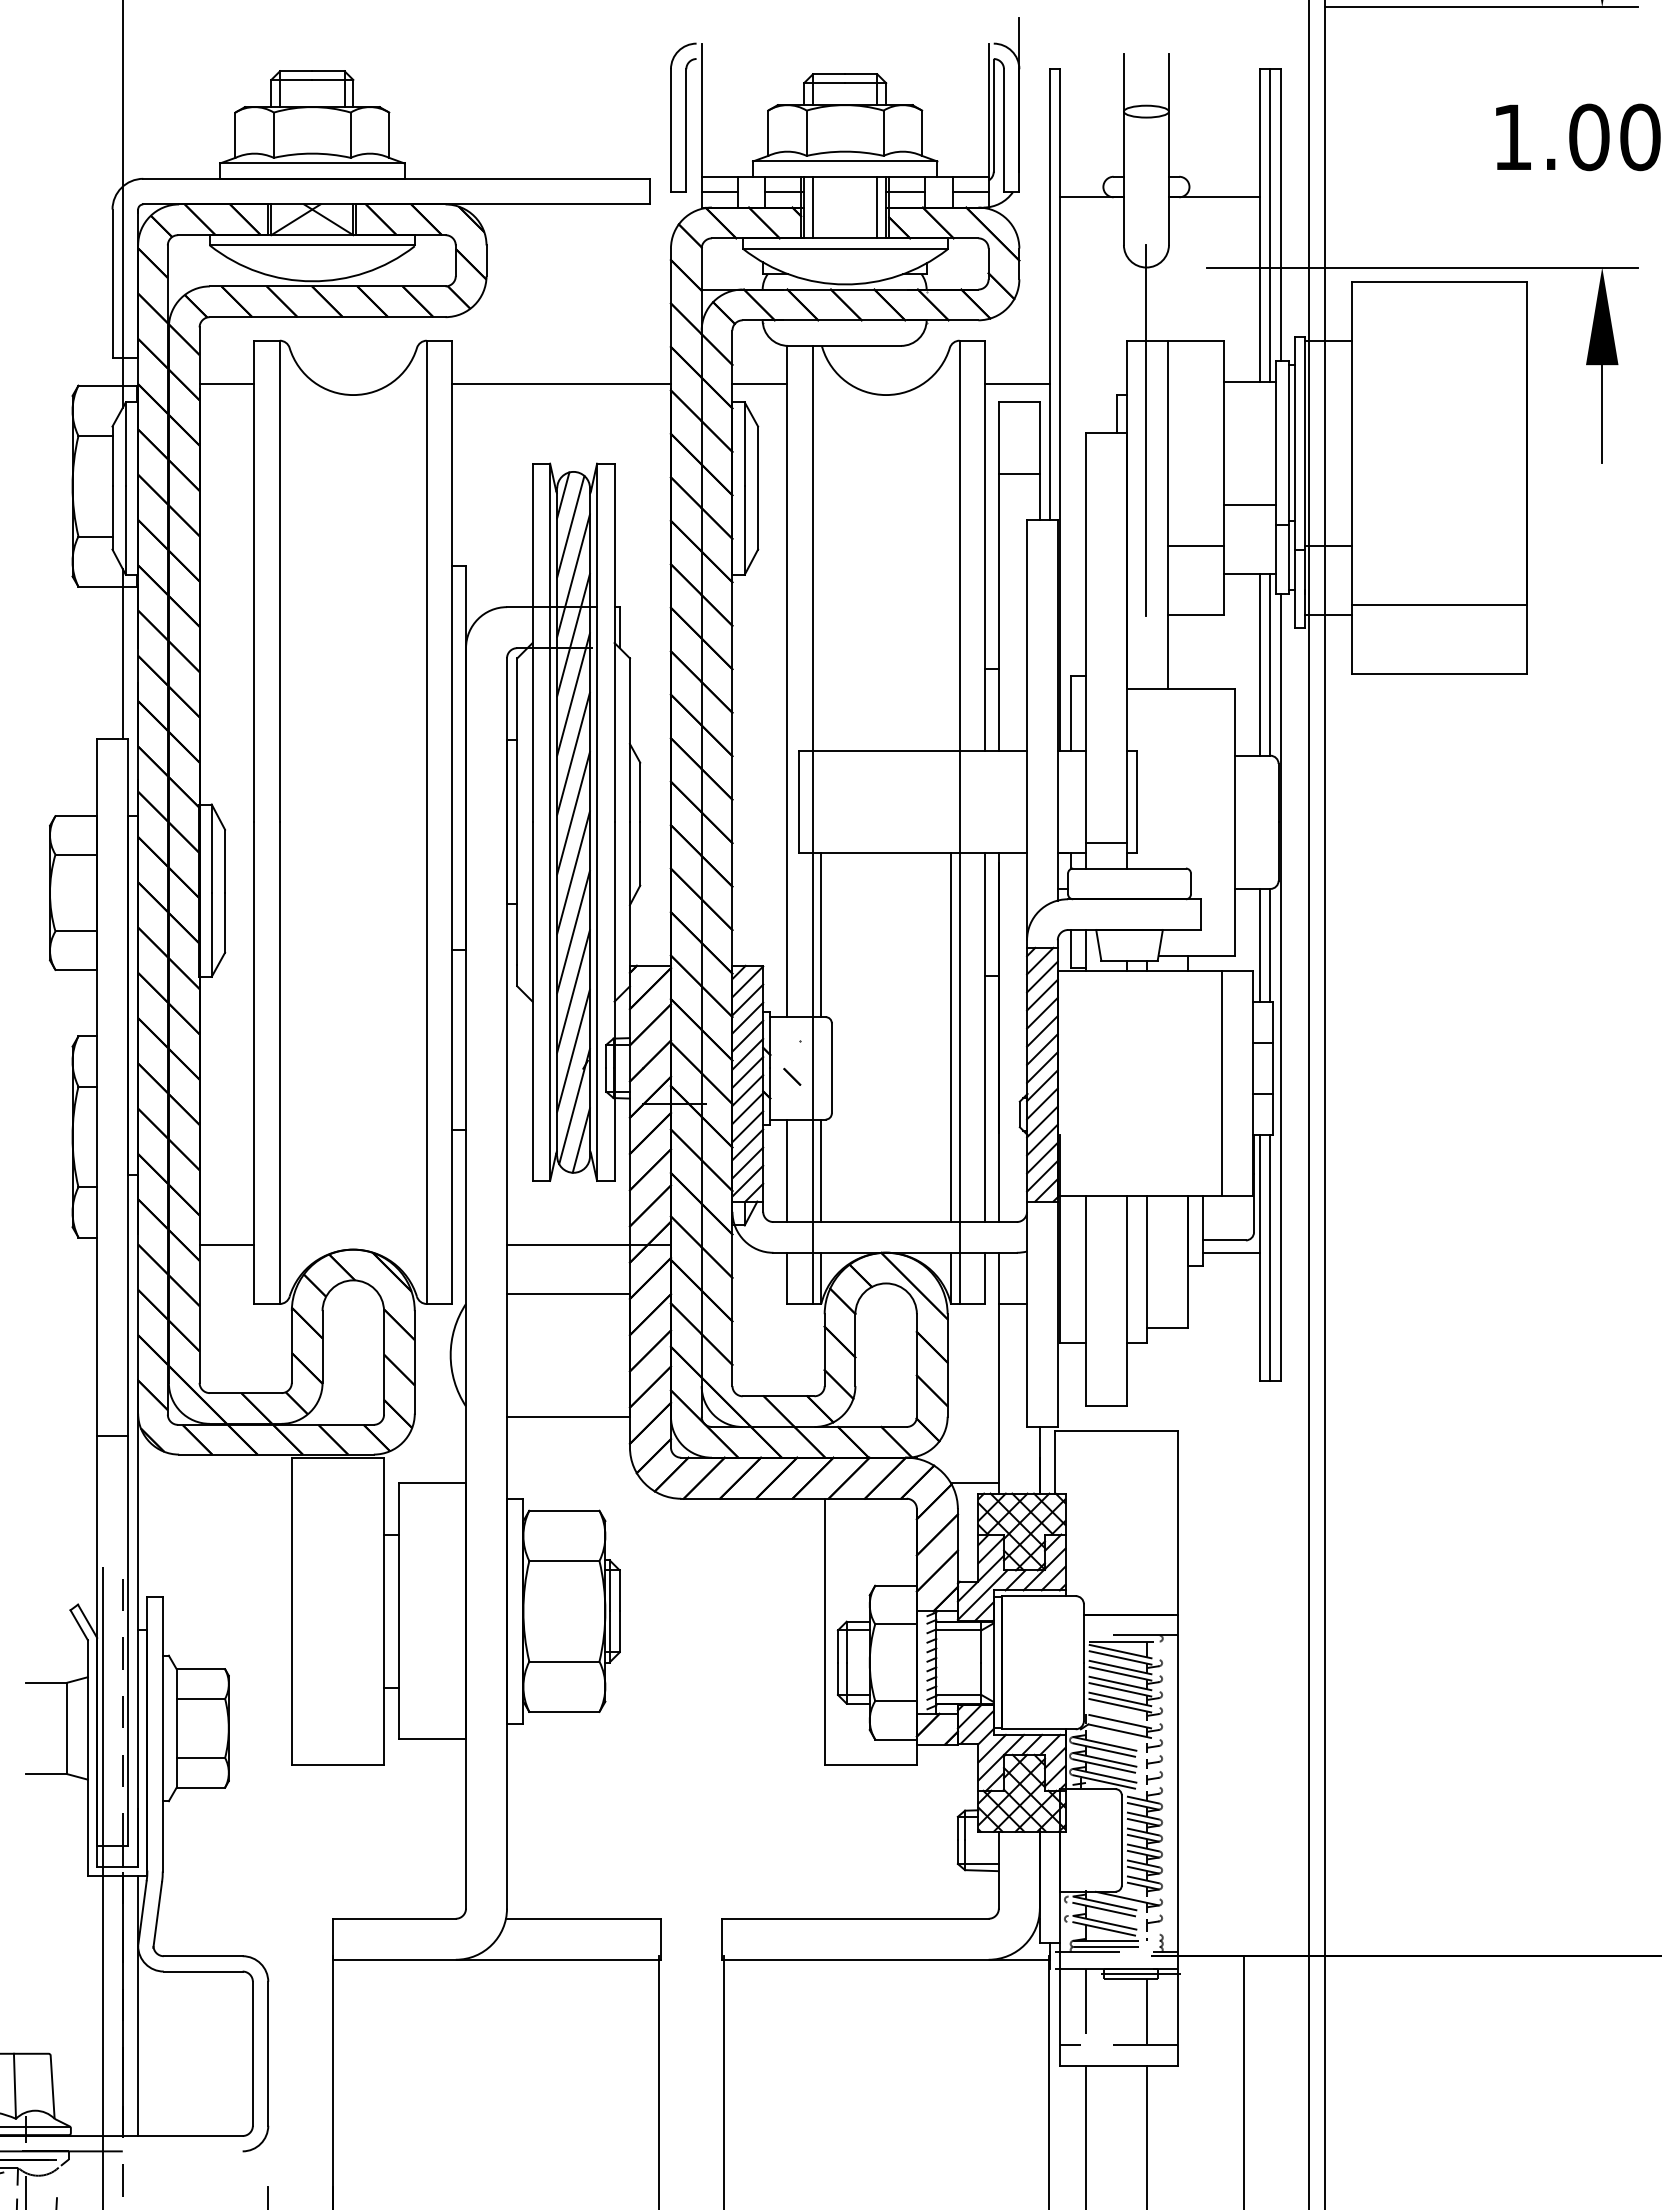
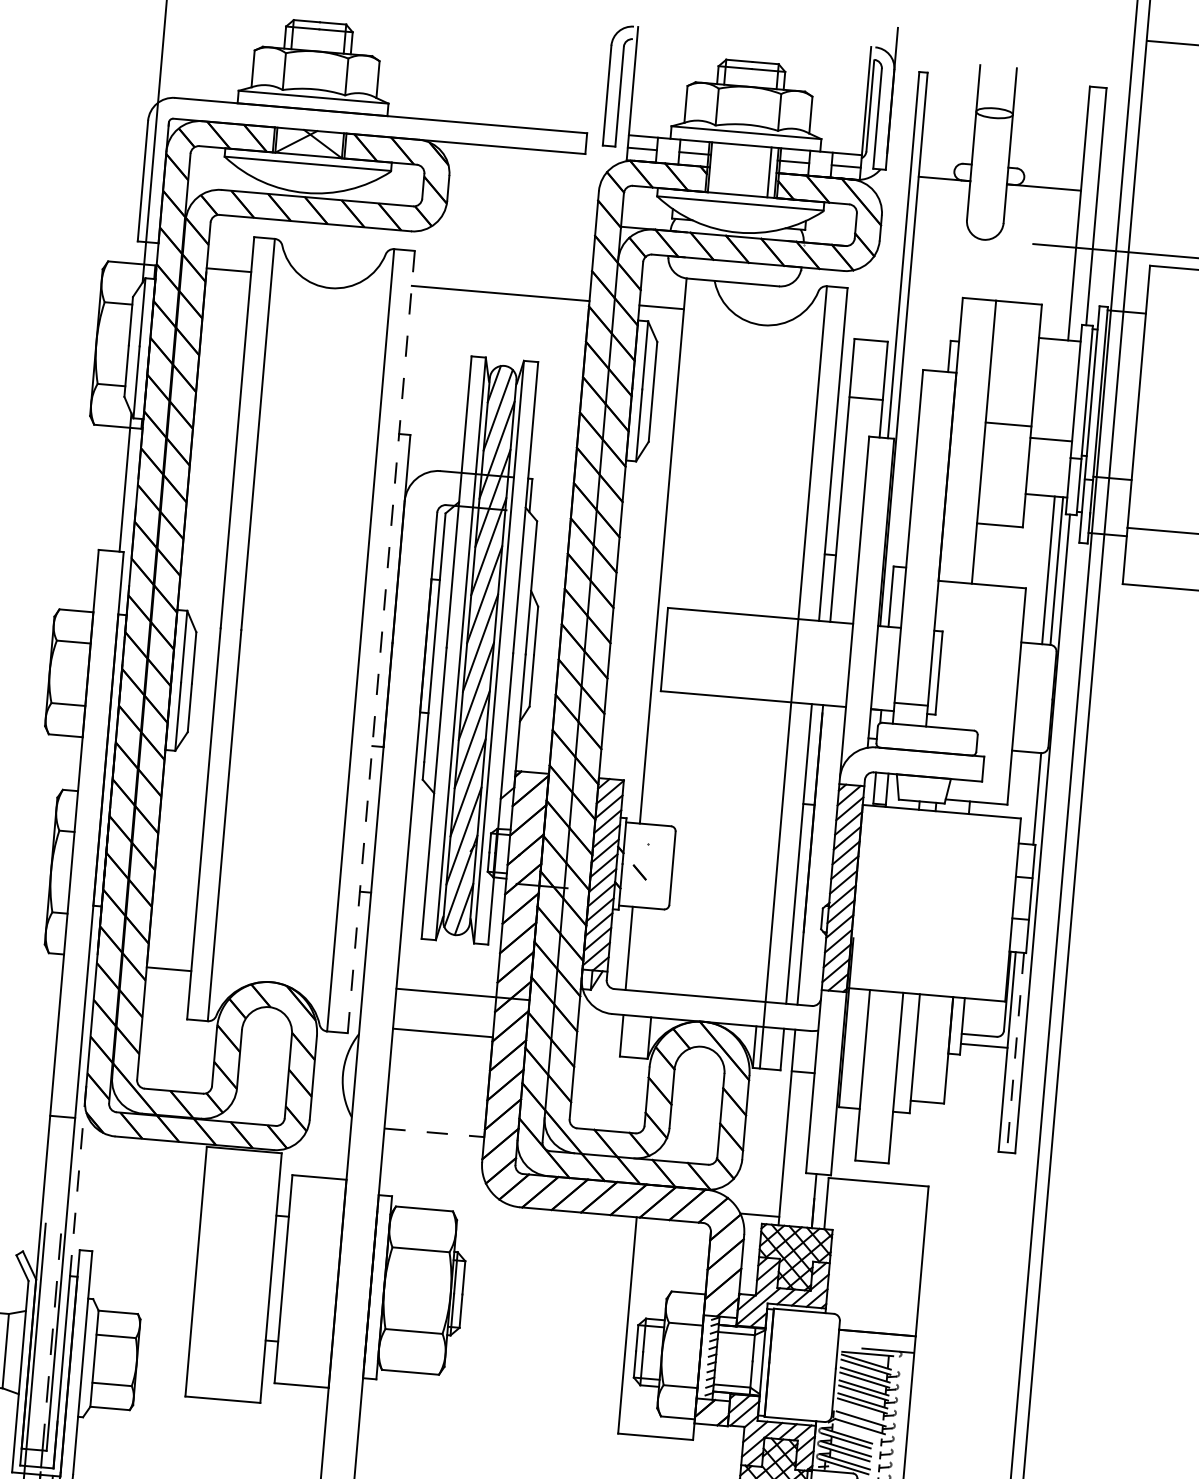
line: (812, 207) -> (716, 167), removed
line: (1270, 225) -> (1087, 214), removed
line: (1017, 383) -> (870, 325), removed
line: (1146, 430) -> (972, 372), removed
line: (1195, 545) -> (1008, 424), moved
line: (452, 822) -> (381, 642), solid -> dashed
line: (812, 824) -> (673, 668), removed
line: (821, 935) -> (673, 759), removed
line: (1260, 944) -> (1029, 797), removed
line: (950, 1037) -> (771, 851), removed
line: (1221, 1083) -> (987, 907), removed
line: (821, 1170) -> (656, 950), removed
line: (1270, 1257) -> (1015, 1052), solid -> dashed
line: (569, 1416) -> (435, 1132), solid -> dashed
line: (138, 1505) -> (78, 1175), solid -> dashed

